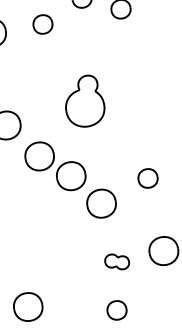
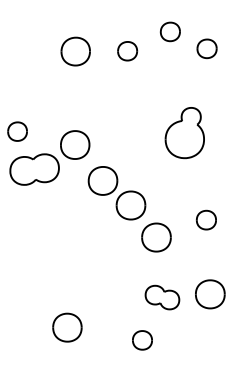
part: (83, 102) -> (184, 133), moved
part: (117, 261) -> (162, 297), size x1.43
part: (117, 310) -> (142, 340), moved

